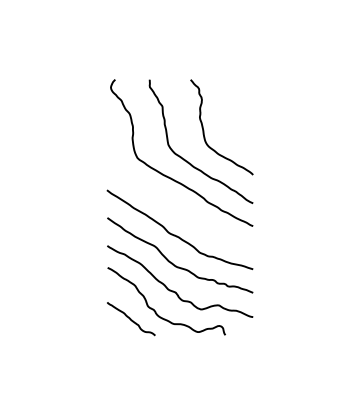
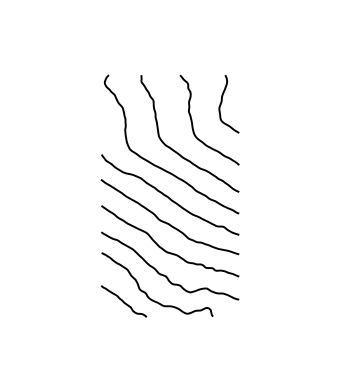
curve: (235, 108) -> (222, 102), added
curve: (178, 208) -> (168, 196), added

